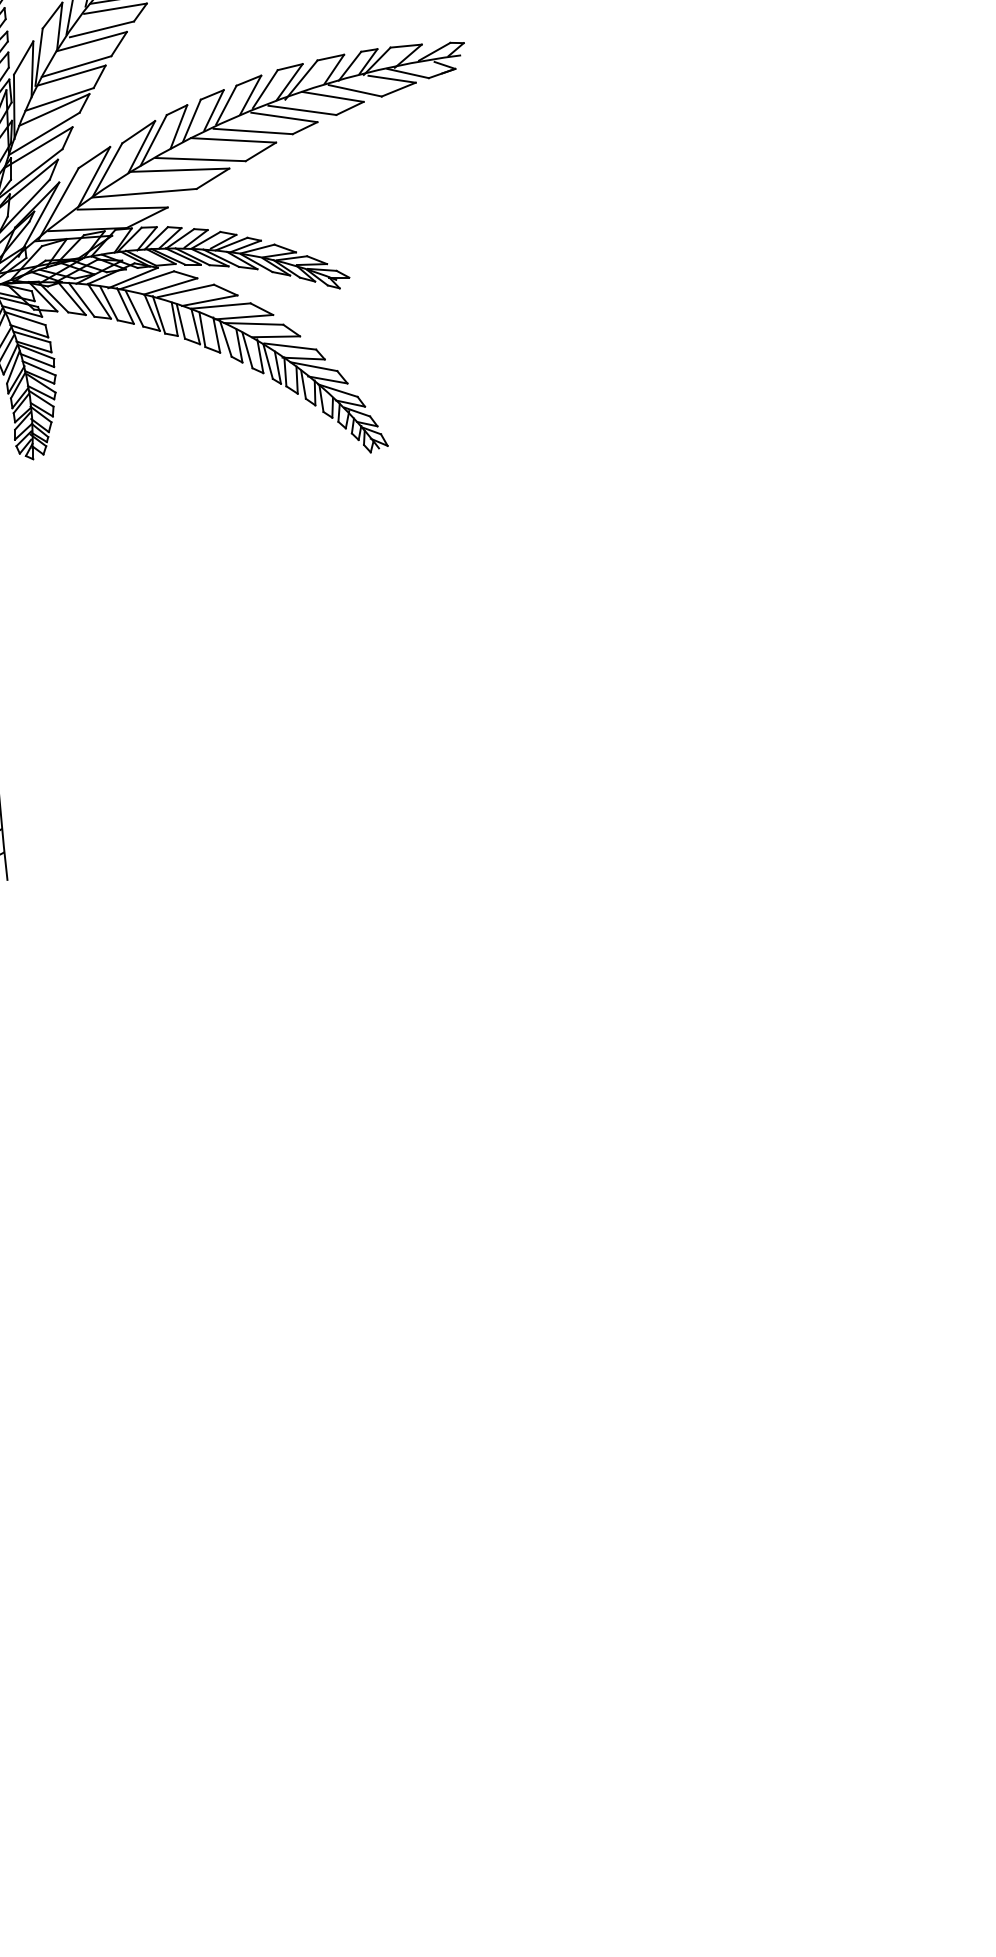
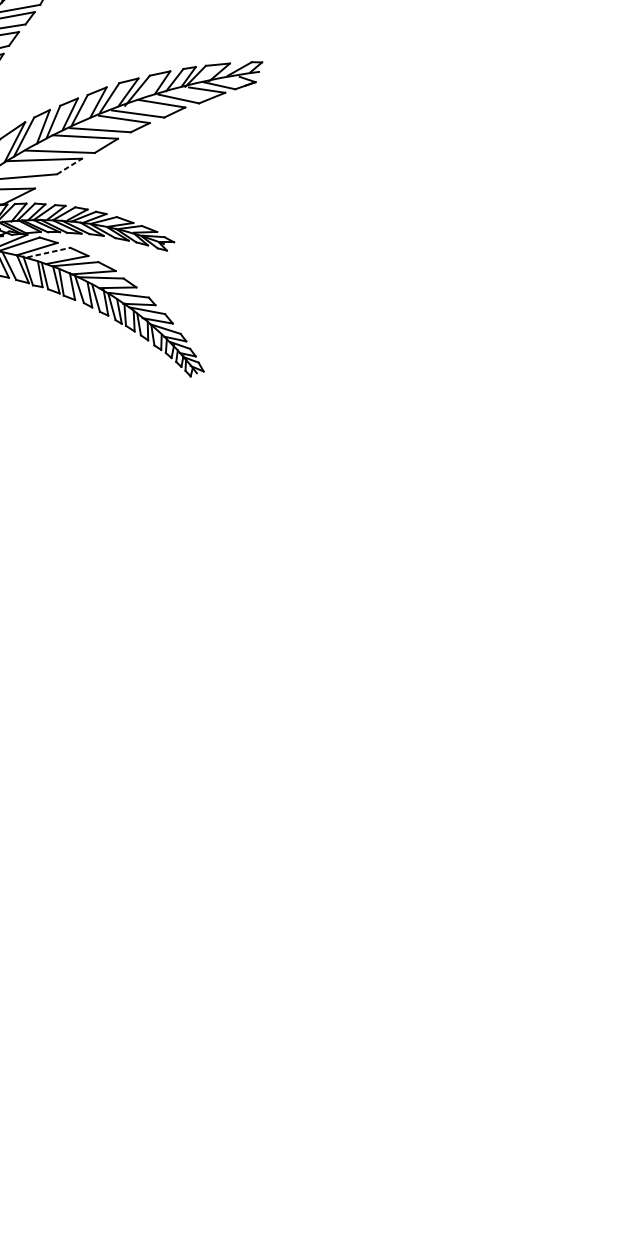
line: (213, 178) -> (70, 166), solid -> dashed
line: (186, 290) -> (49, 252), solid -> dashed

